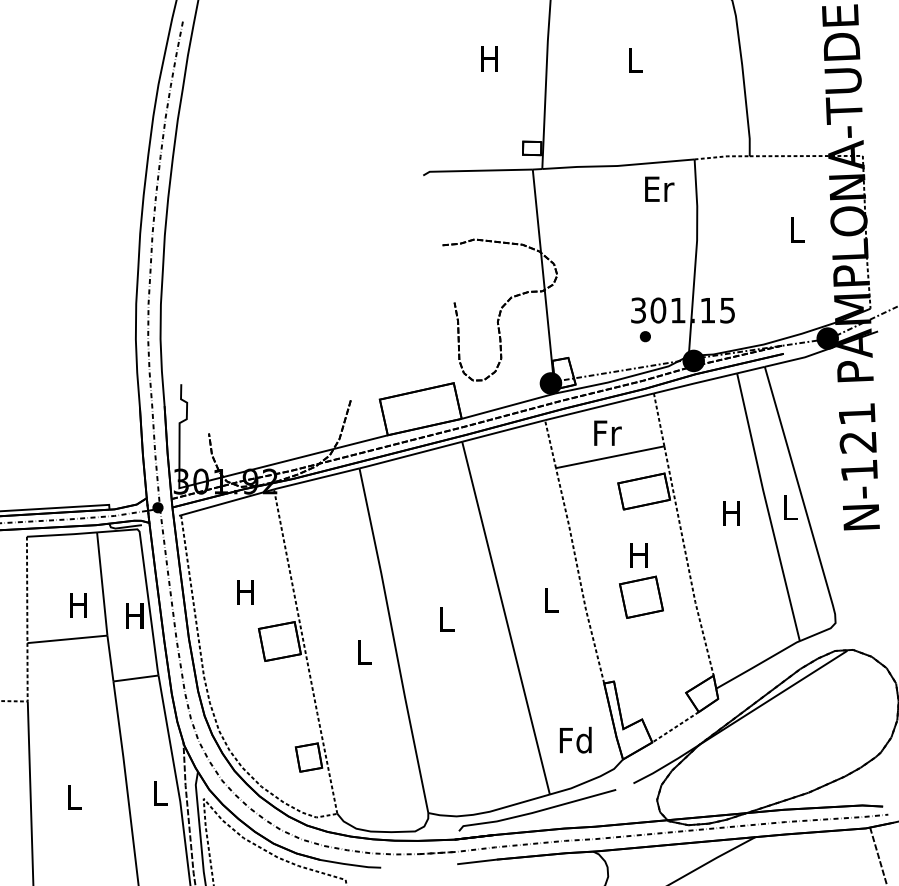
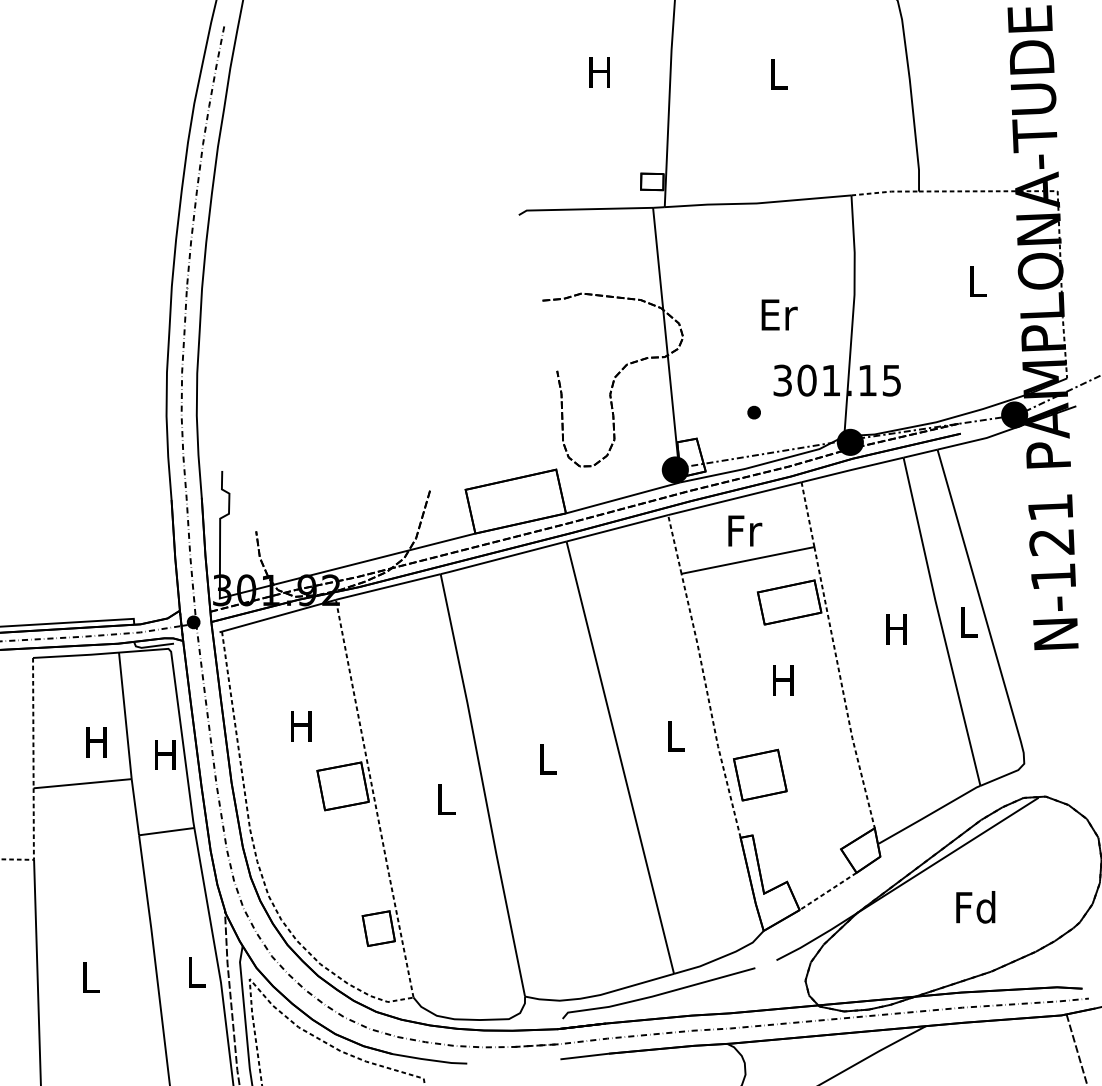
text: (659, 188) -> (779, 314), moved
part: (644, 336) -> (753, 412), moved
part: (641, 596) -> (760, 774), moved
text: (575, 740) -> (975, 907), moved

